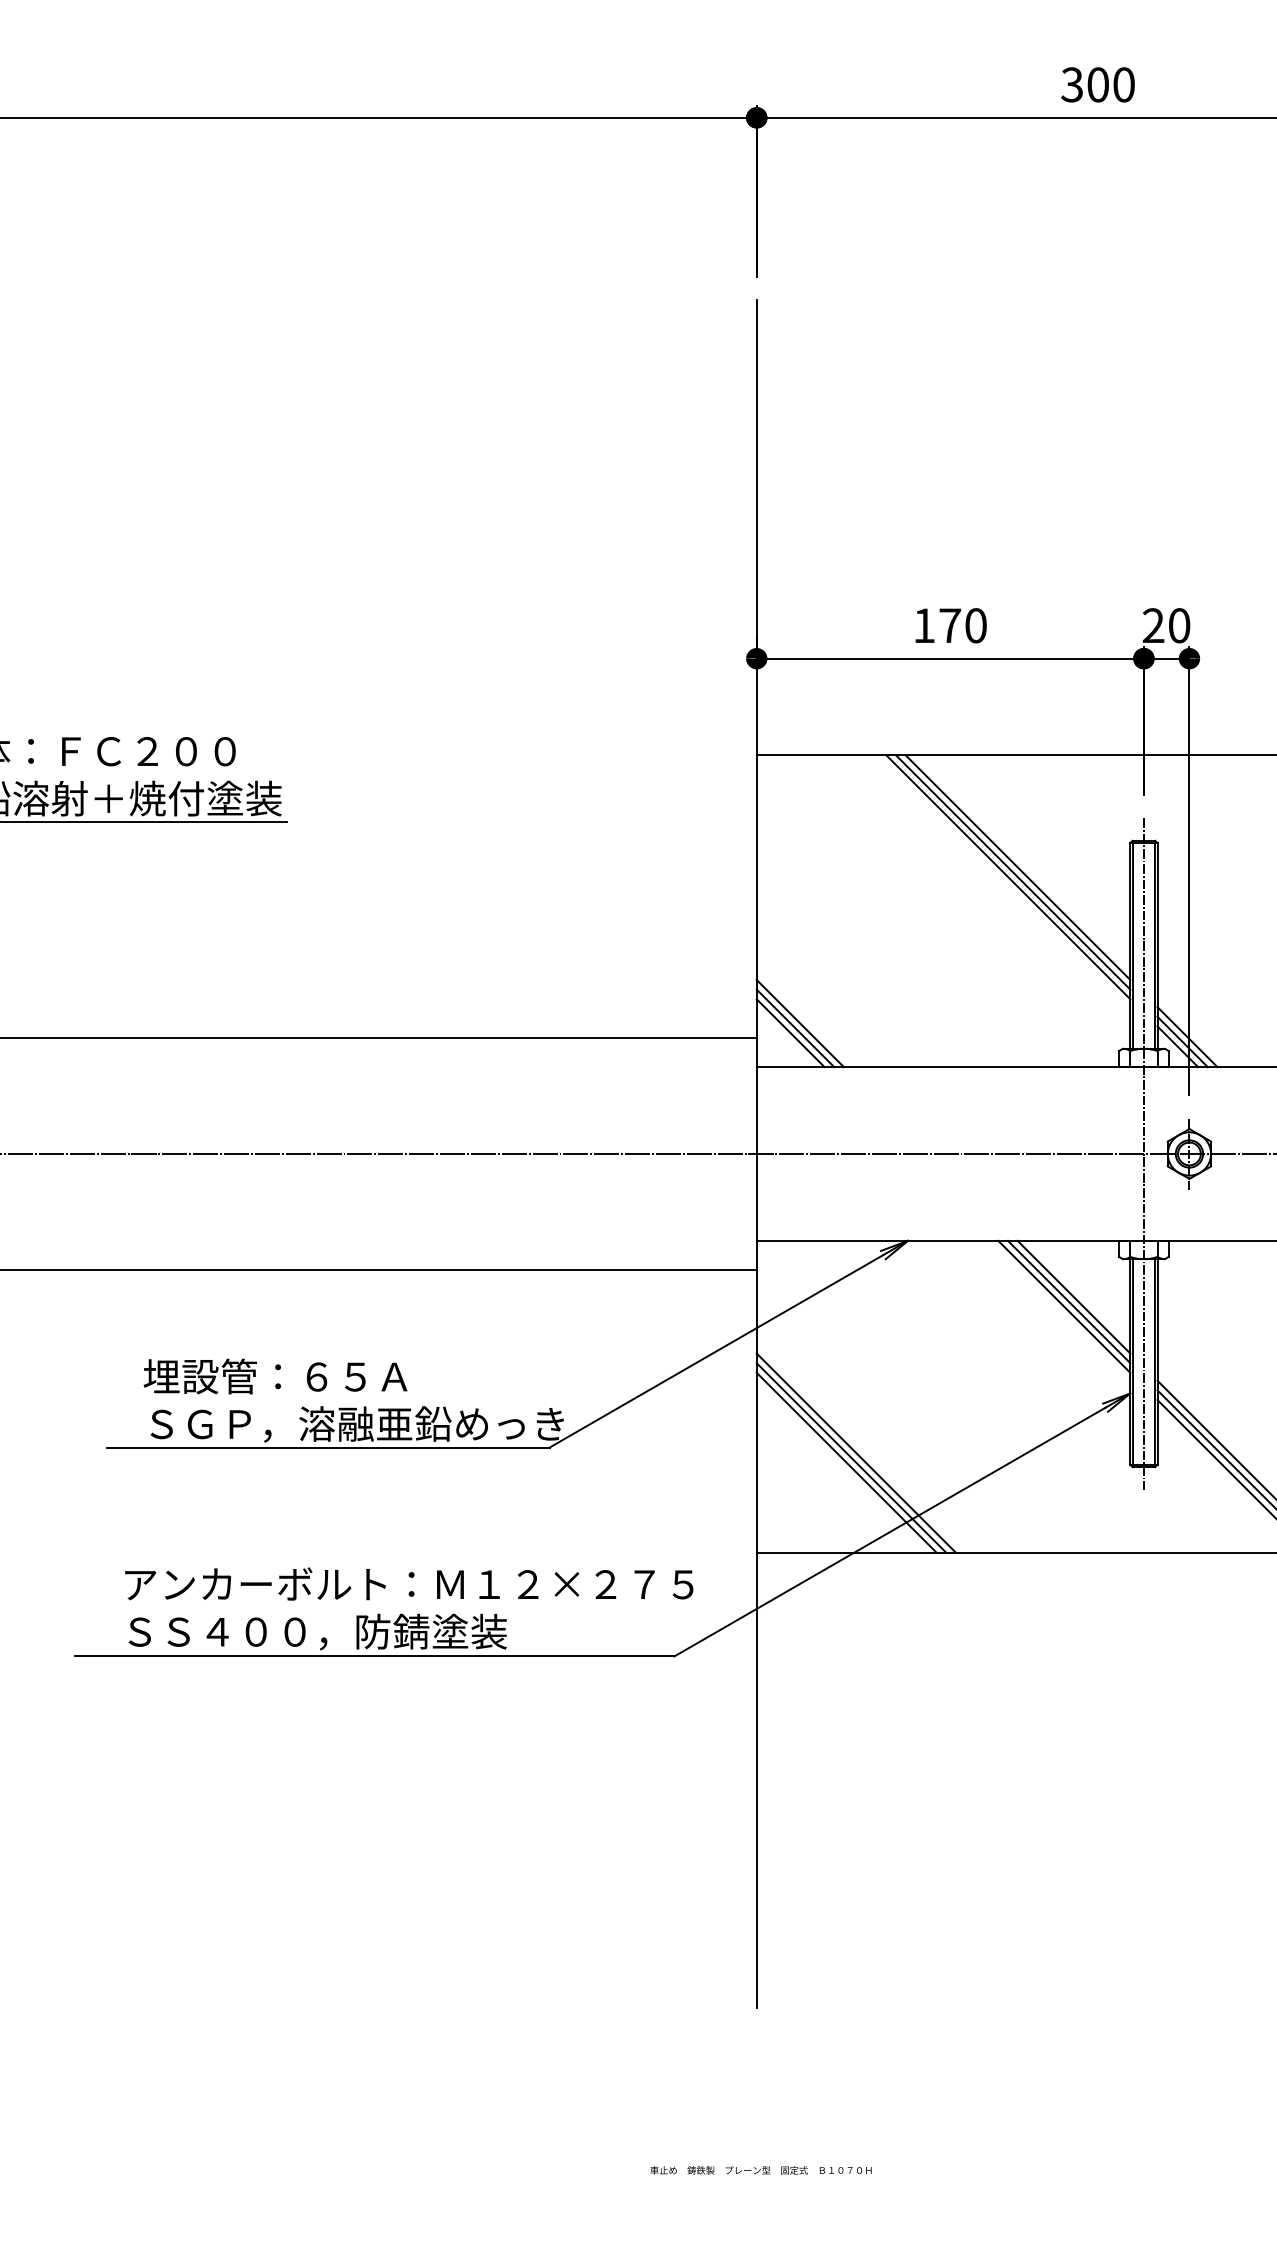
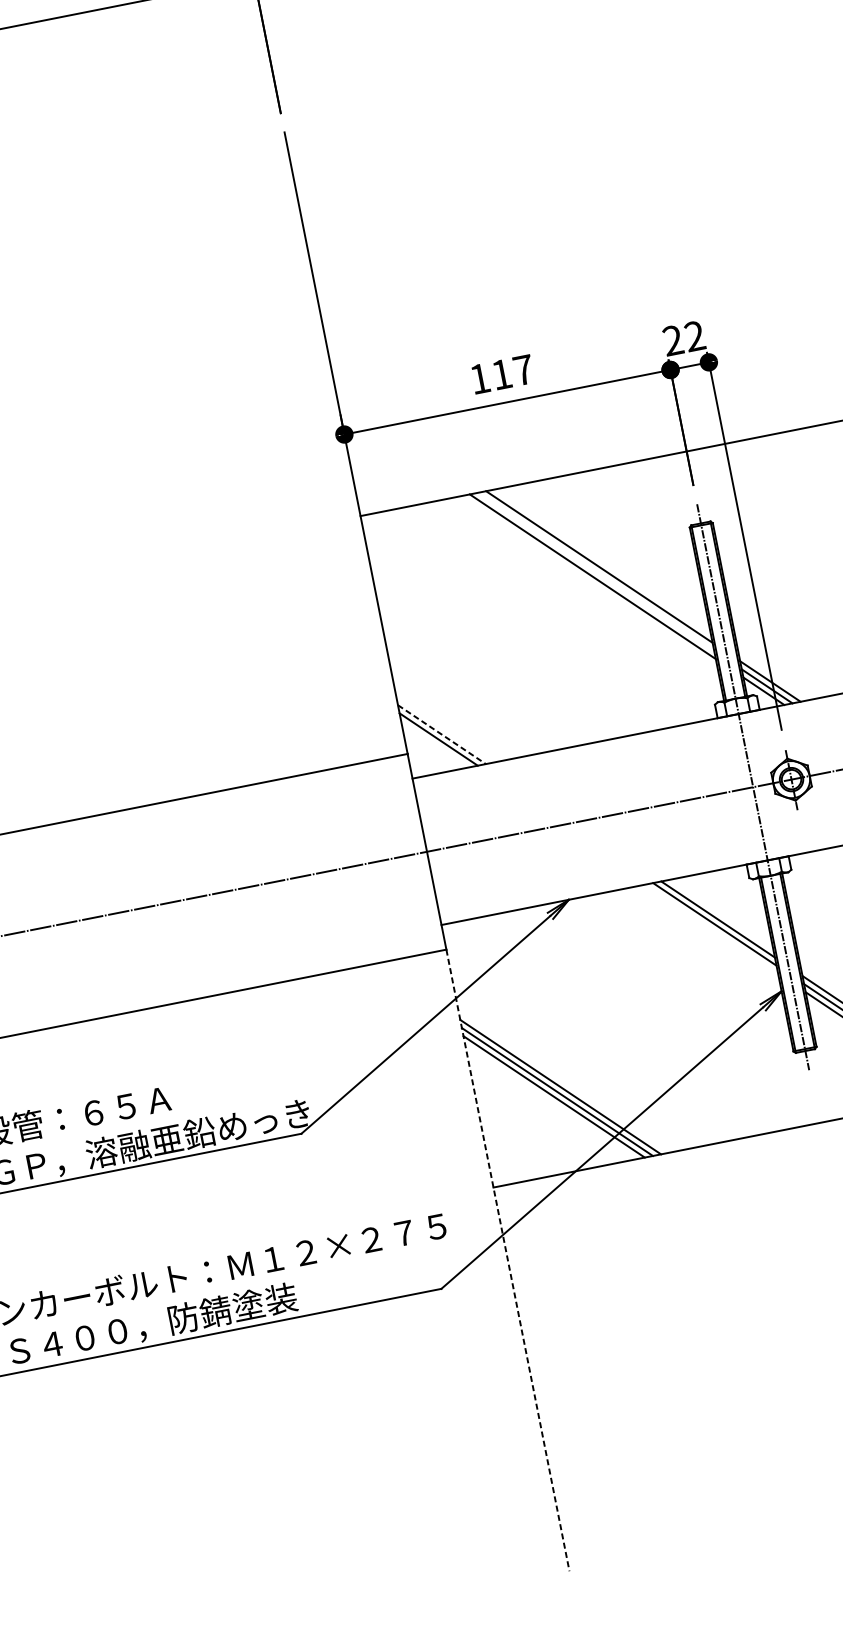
text: (962, 625) -> (512, 372), 170 -> 117
text: (1179, 625) -> (695, 336), 20 -> 22
line: (1013, 872) -> (596, 571), removed
line: (800, 1023) -> (442, 734), solid -> dashed
line: (790, 1033) -> (435, 744), removed
line: (1064, 1306) -> (711, 928), removed
line: (756, 1639) -> (507, 1260), solid -> dashed

